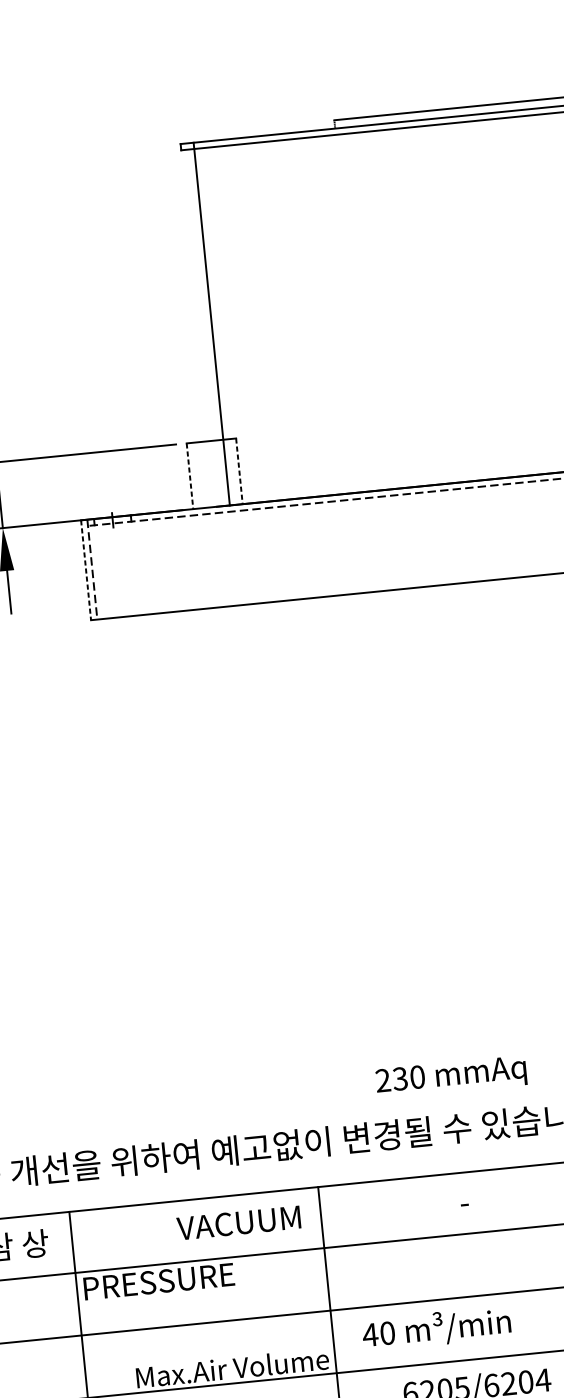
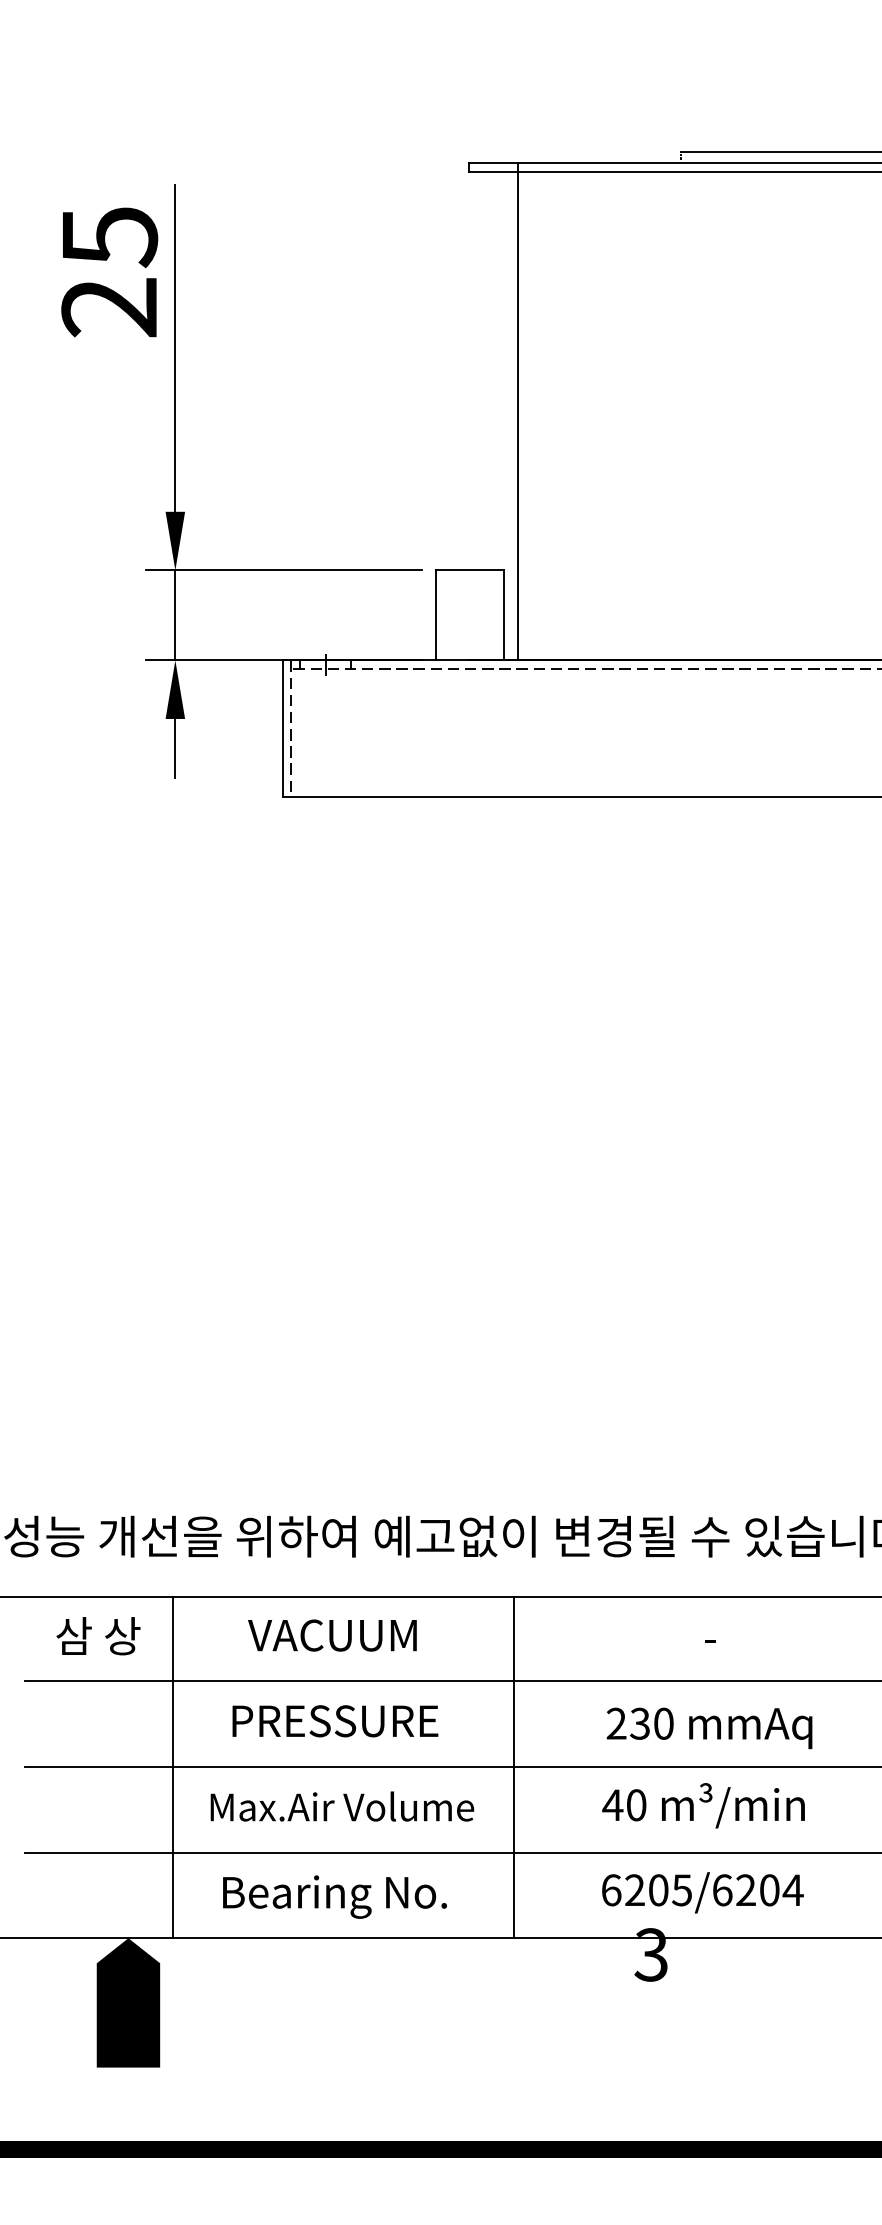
line: (211, 323) -> (518, 411), moved
line: (239, 471) -> (504, 615), dashed -> solid
line: (190, 476) -> (436, 615), dashed -> solid
line: (86, 570) -> (282, 729), dashed -> solid
text: (451, 1077) -> (709, 1728), moved
text: (238, 1223) -> (332, 1635), moved
text: (159, 1281) -> (335, 1721), moved
text: (436, 1328) -> (703, 1805), moved
text: (232, 1368) -> (342, 1806), moved

